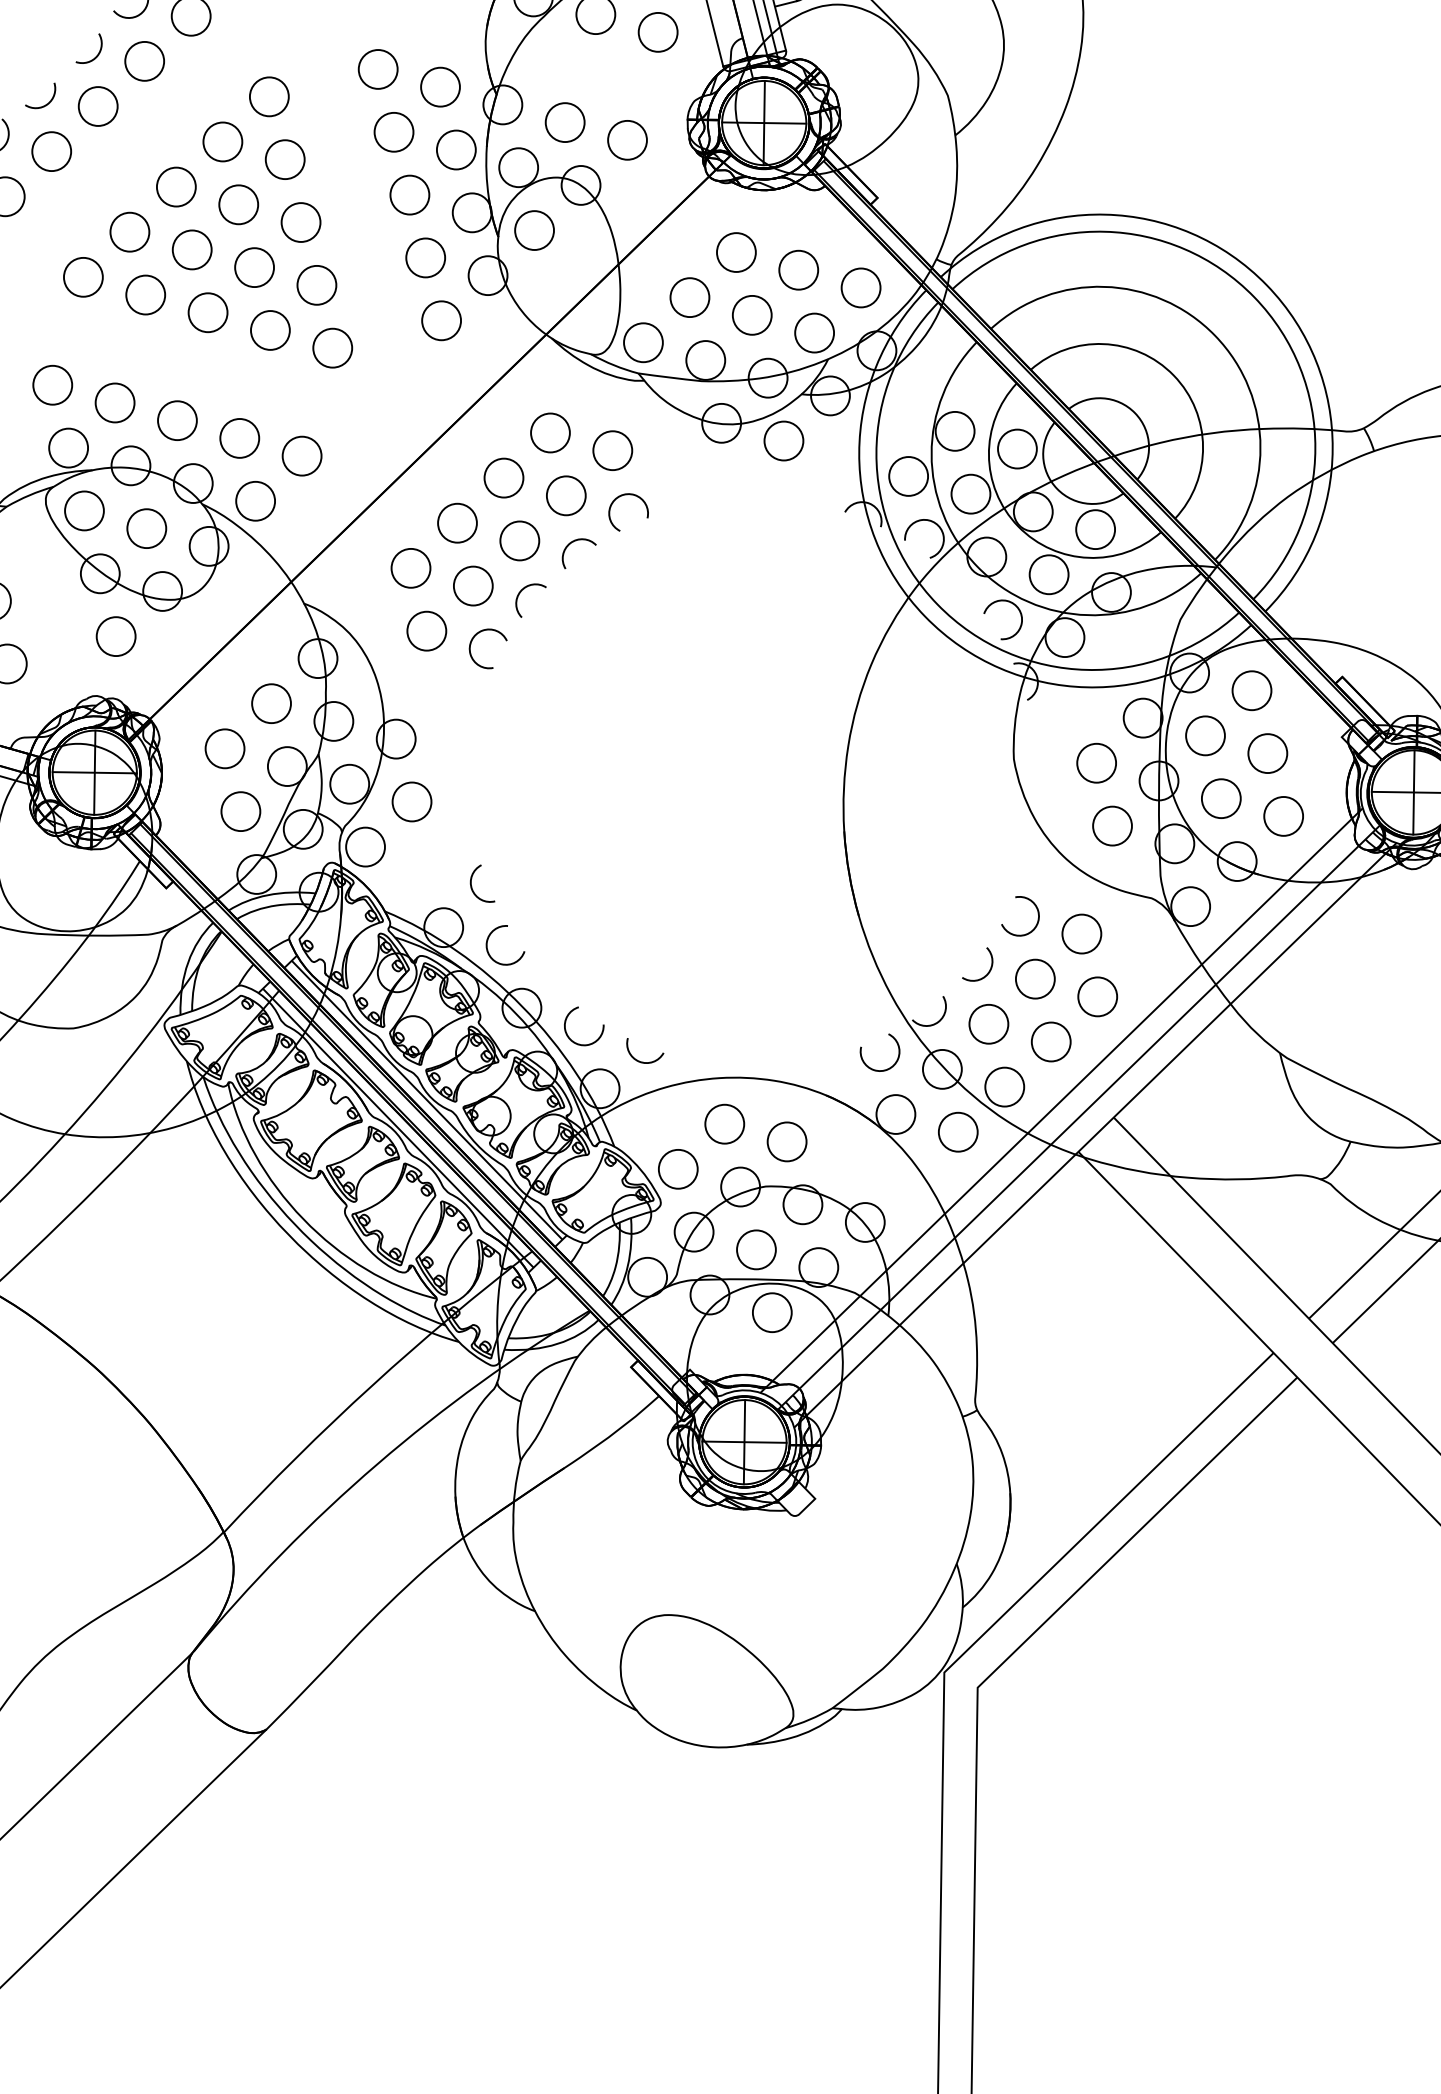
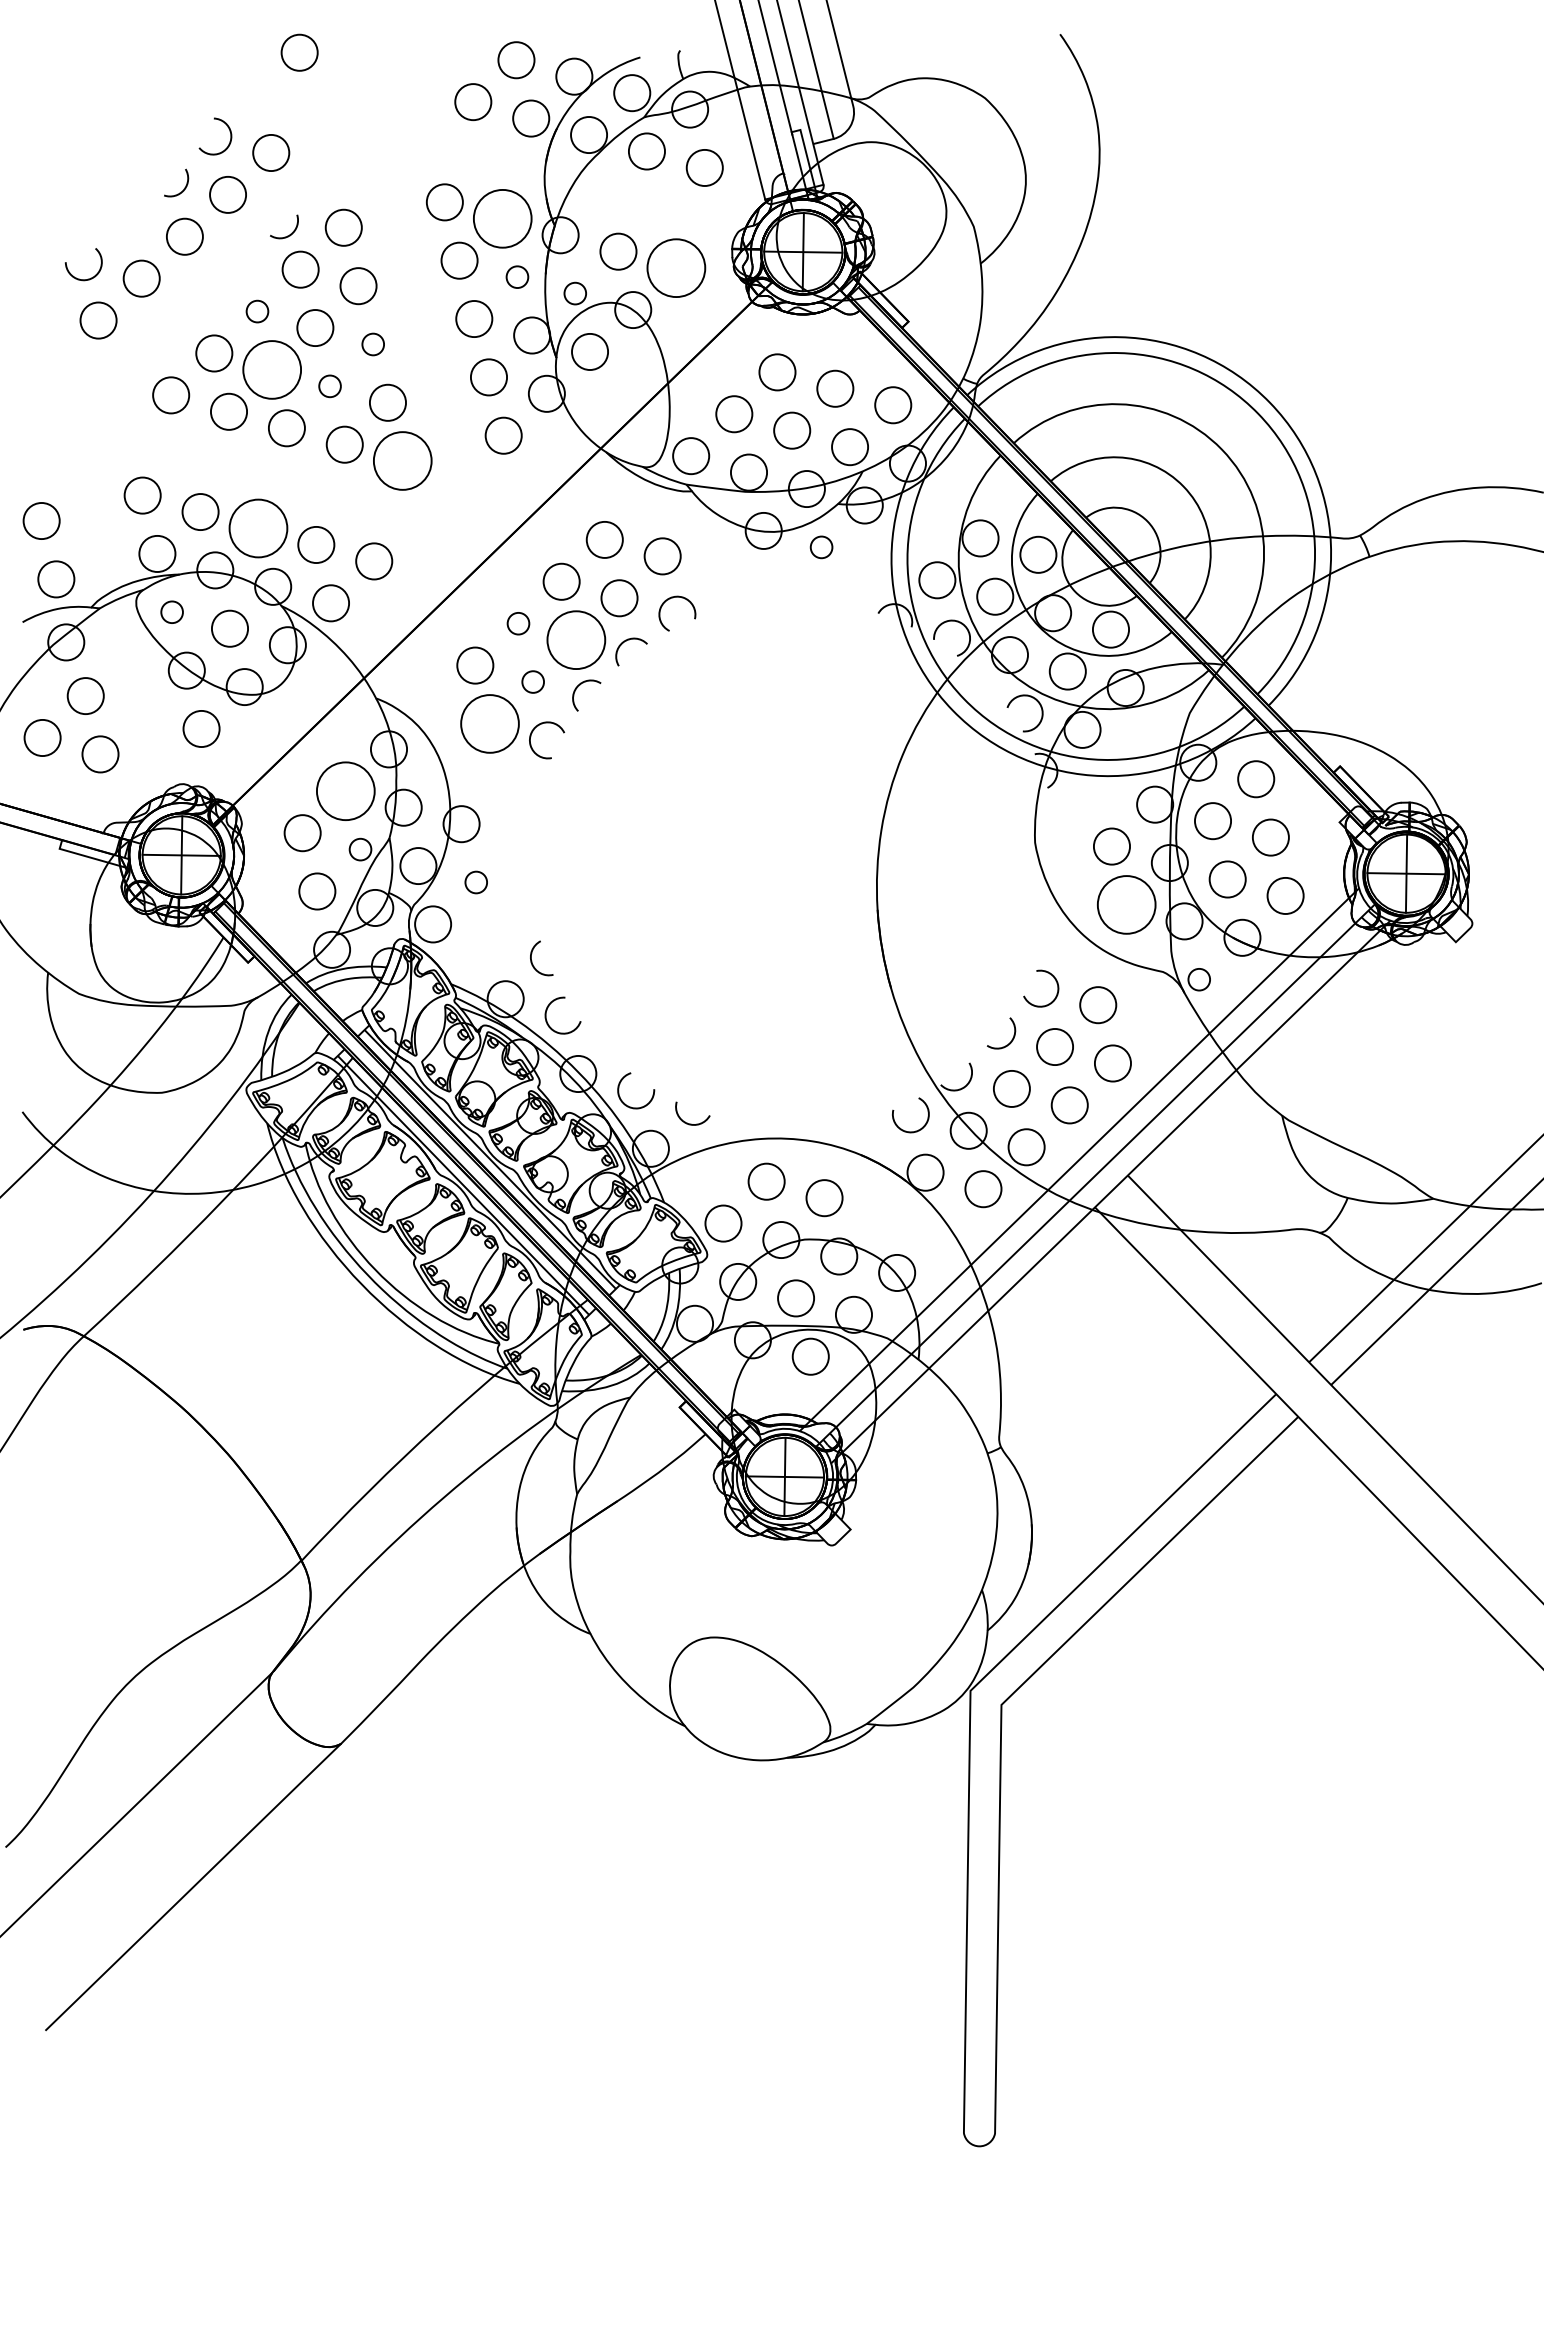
circle: (440, 86) -> (502, 218), size x1.6
arc: (48, 101) -> (291, 232), moved
circle: (627, 140) -> (676, 268), size x1.6
circle: (456, 150) -> (517, 277), size x0.6
circle: (518, 167) -> (575, 293), size x0.6
circle: (176, 186) -> (257, 311), size x0.6
circle: (301, 222) -> (373, 344), size x0.6
circle: (192, 249) -> (272, 369), size x1.6
circle: (255, 267) -> (330, 386), size x0.6
circle: (332, 348) -> (402, 461), size x1.6
circle: (177, 420) -> (258, 528), size x1.6
circle: (783, 441) -> (821, 547), size x0.6
circle: (84, 511) -> (172, 612), size x0.6
circle: (457, 523) -> (518, 623), size x0.6
circle: (519, 541) -> (576, 640), size x1.6
circle: (473, 586) -> (533, 682), size x0.6
circle: (426, 630) -> (489, 723), size x1.6
circle: (271, 703) -> (345, 791), size x1.6
circle: (287, 766) -> (360, 849), size x0.6
circle: (412, 801) -> (476, 882), size x0.6
circle: (1112, 825) -> (1126, 904), size x1.6
circle: (1190, 906) -> (1199, 979), size x0.6

